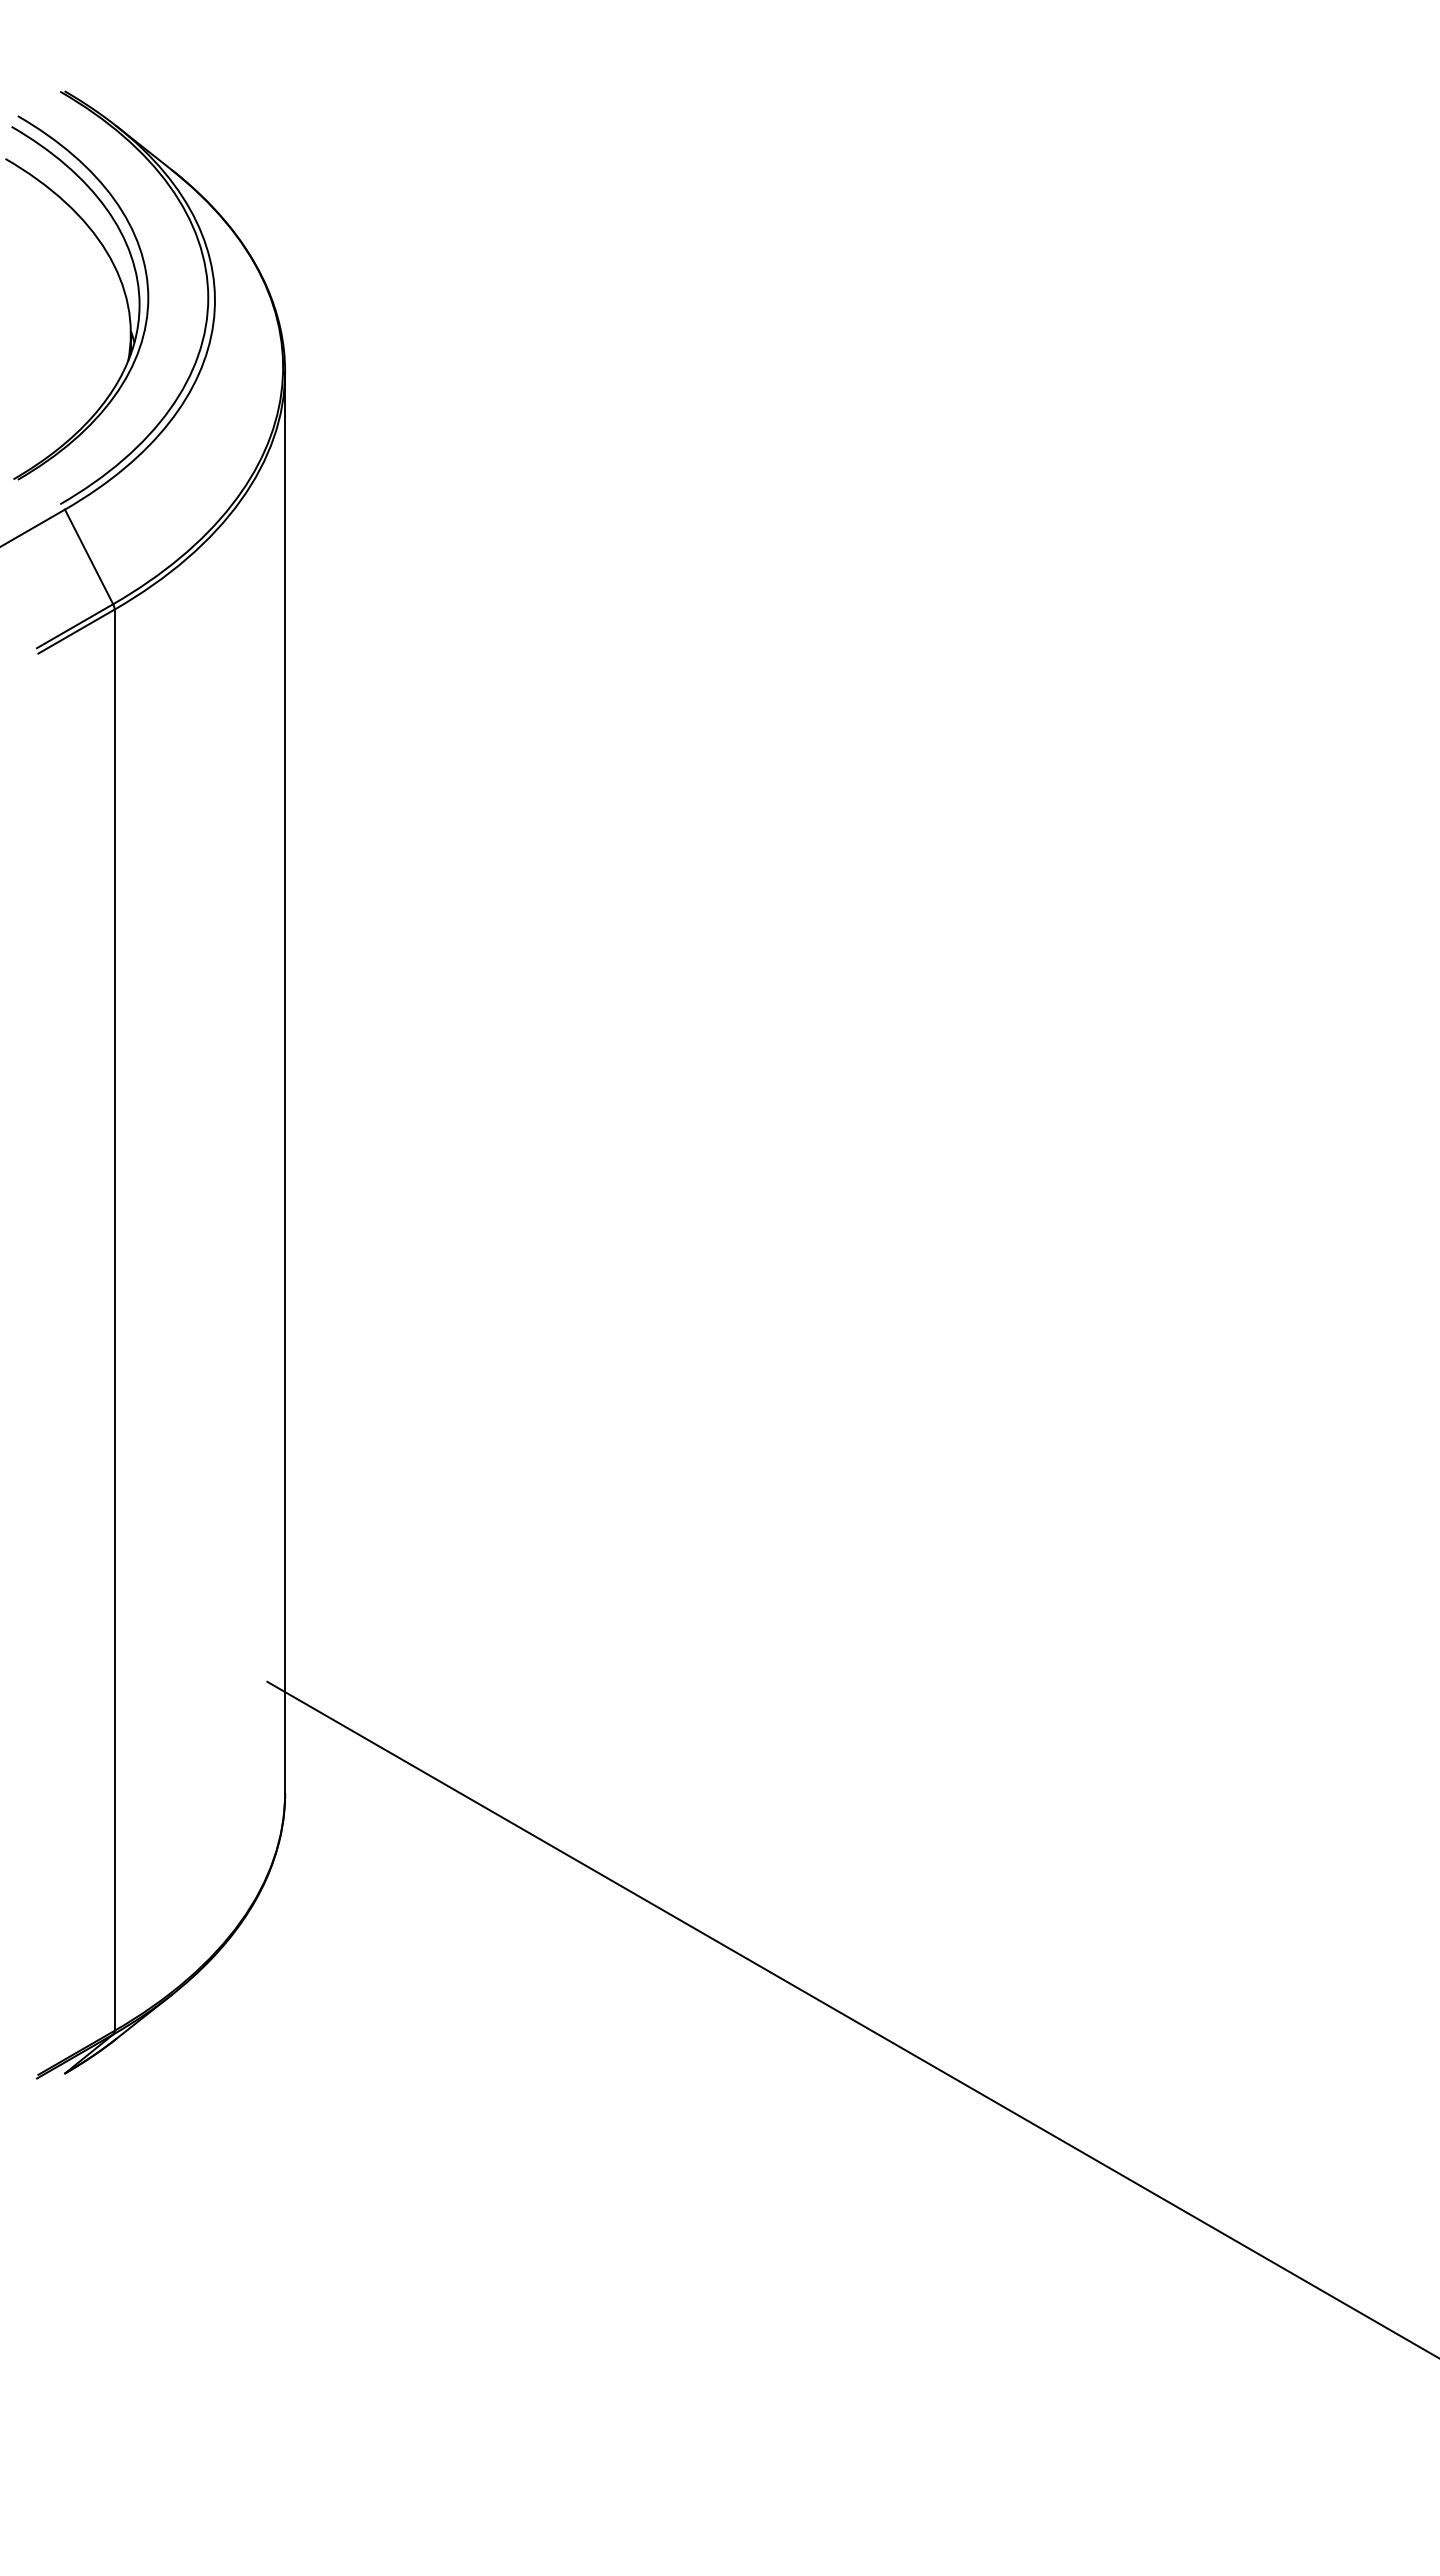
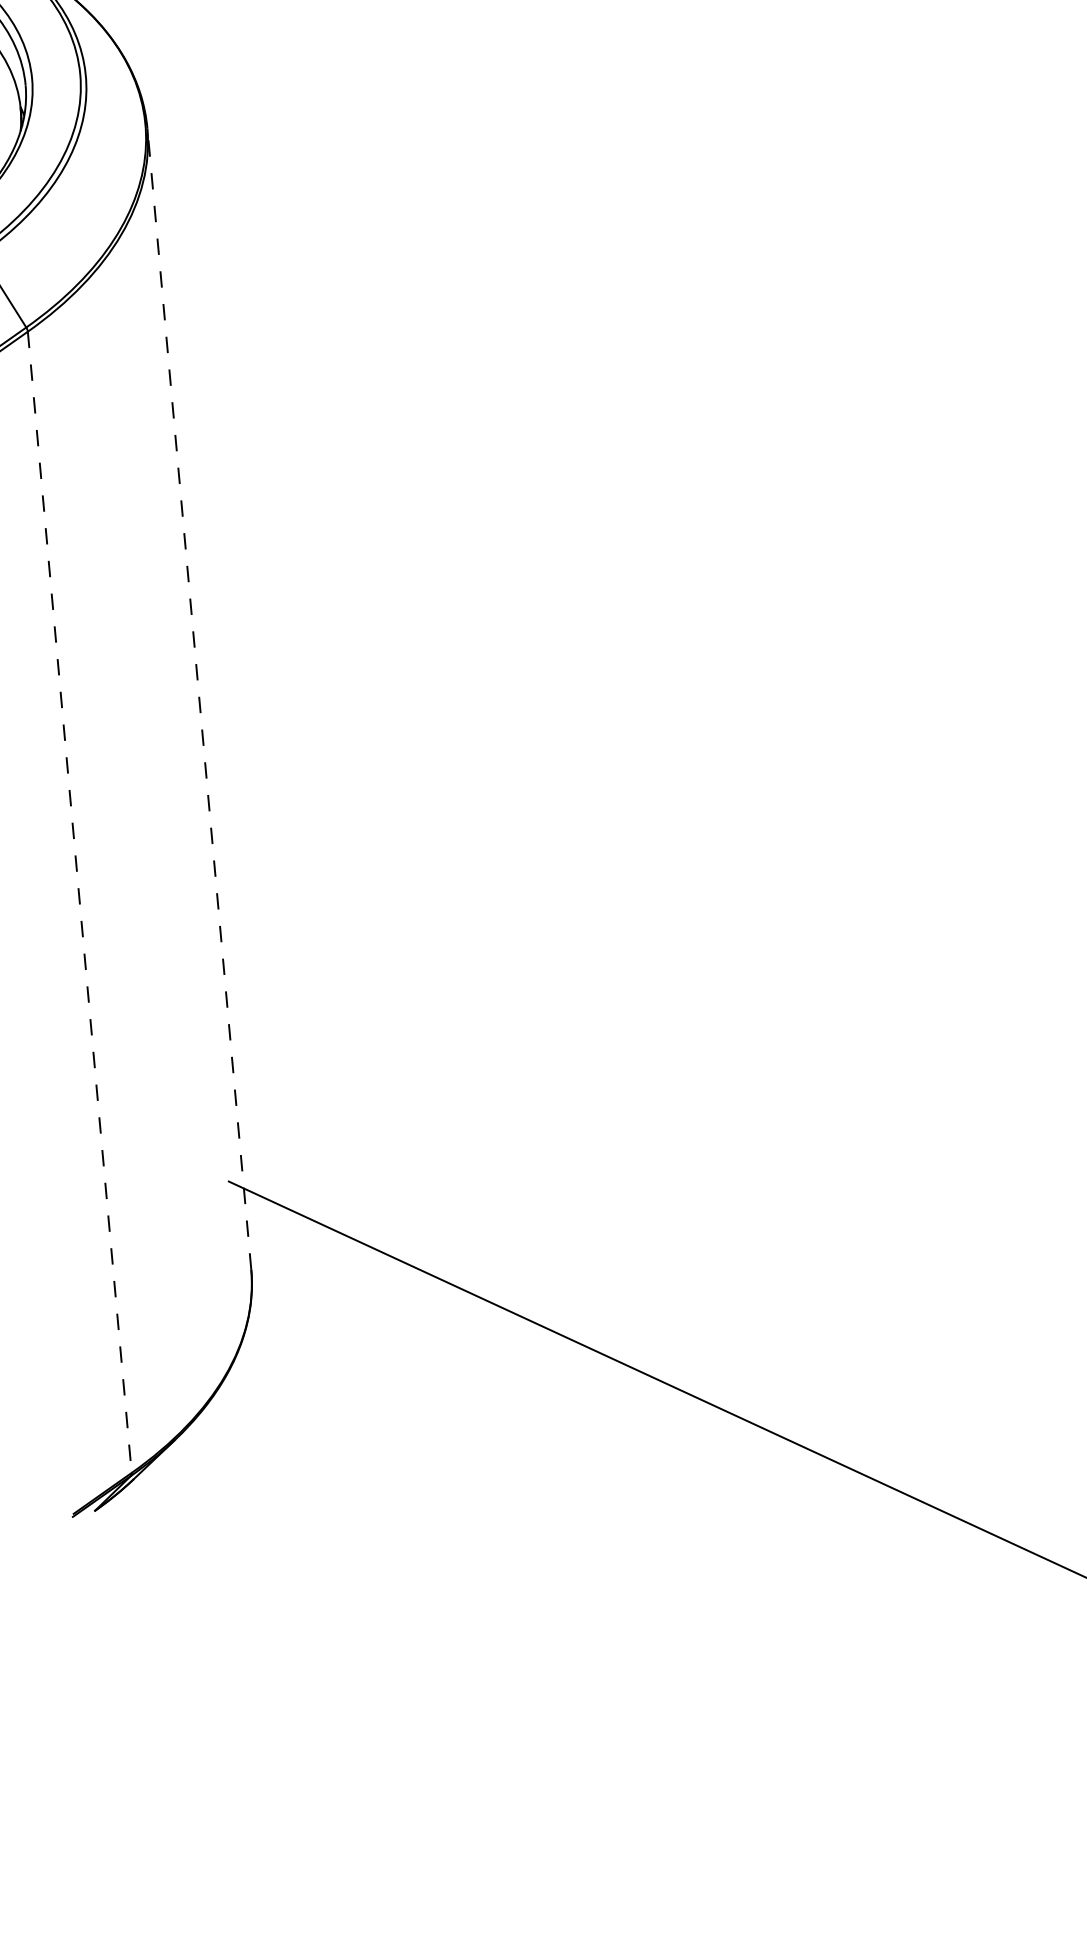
line: (285, 1082) -> (199, 698), solid -> dashed
line: (114, 1320) -> (79, 902), solid -> dashed

